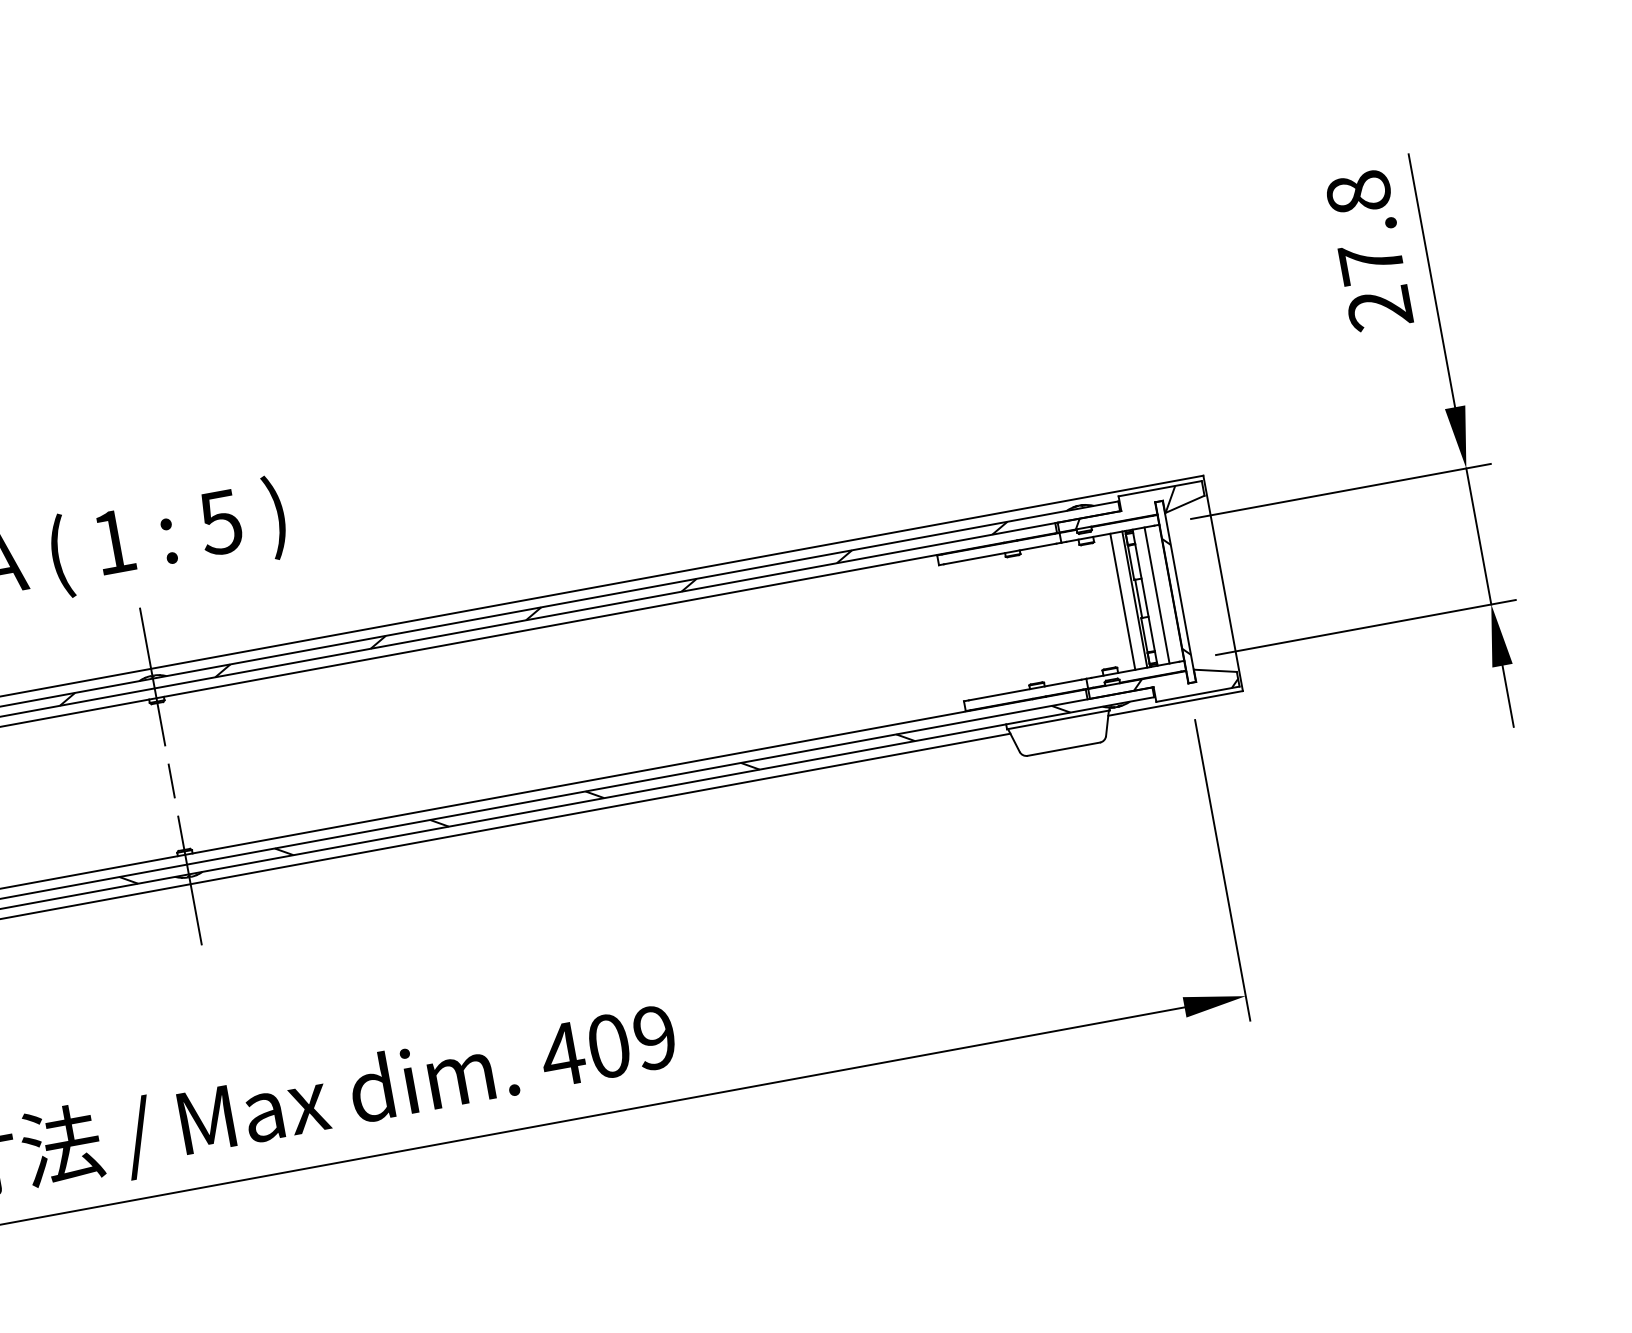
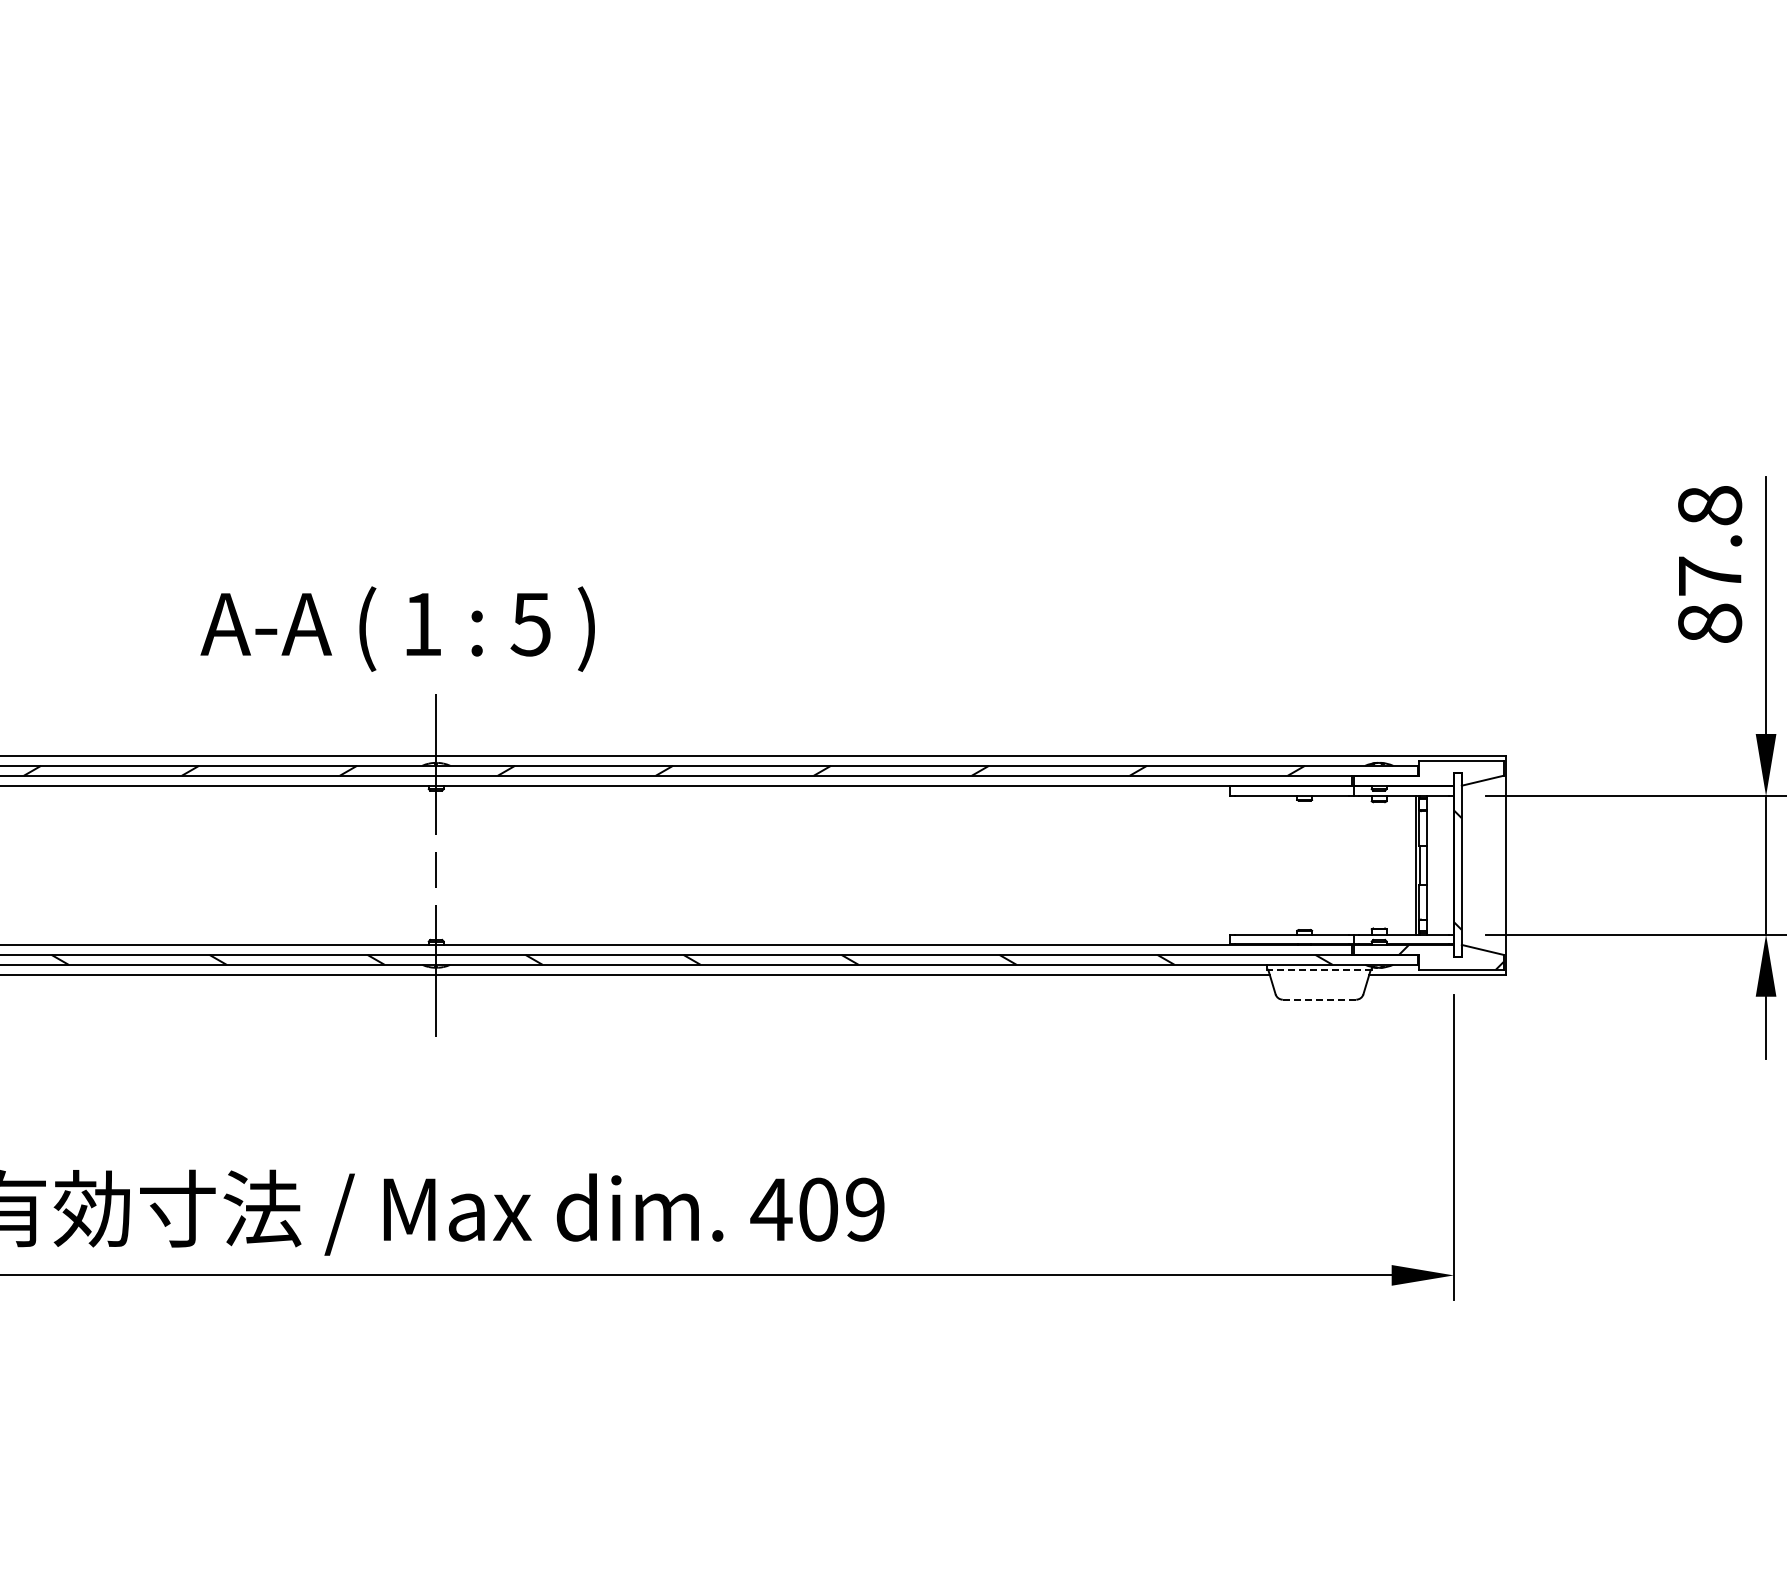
text: (1380, 308) -> (1710, 623), 27.8 -> 87.8
hatch: (1125, 506) -> (1423, 772), removed
line: (1156, 595) -> (1438, 865), removed
line: (1123, 601) -> (1404, 865), removed
line: (1058, 719) -> (1319, 969), solid -> dashed
line: (1063, 749) -> (1319, 999), solid -> dashed

